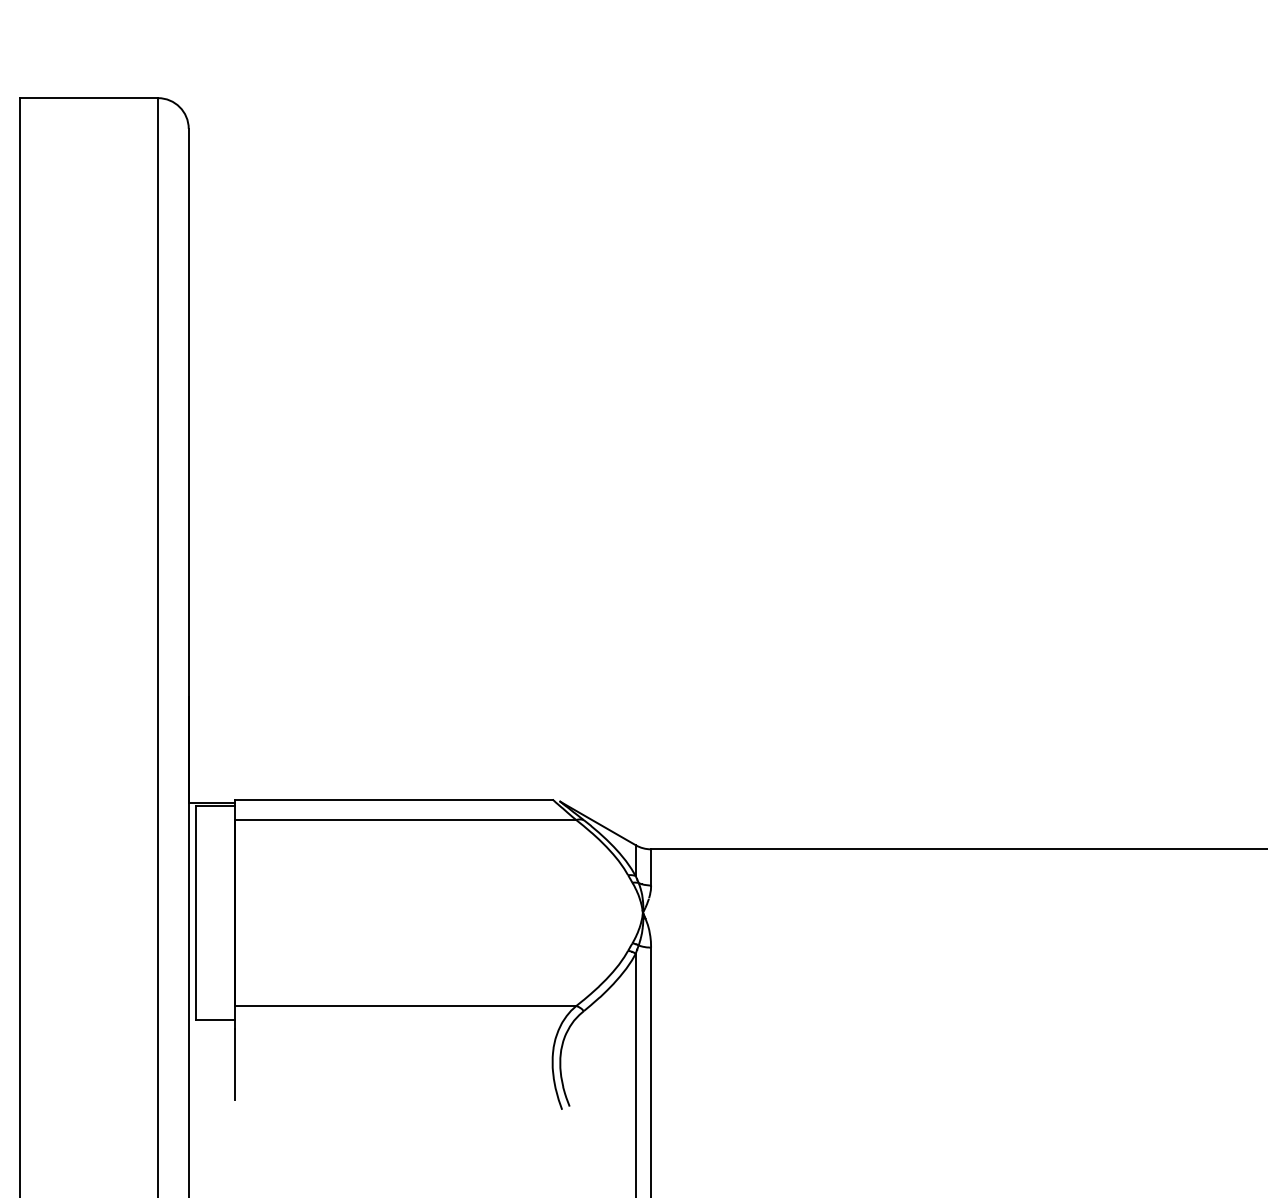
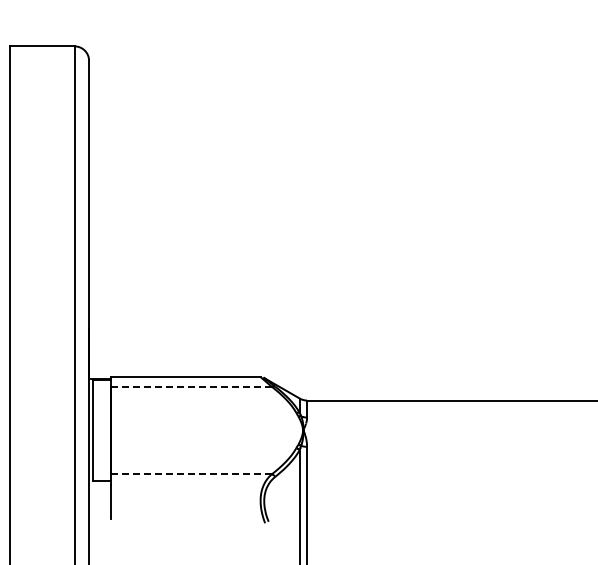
line: (405, 819) -> (191, 386), solid -> dashed
line: (405, 1006) -> (191, 474), solid -> dashed

